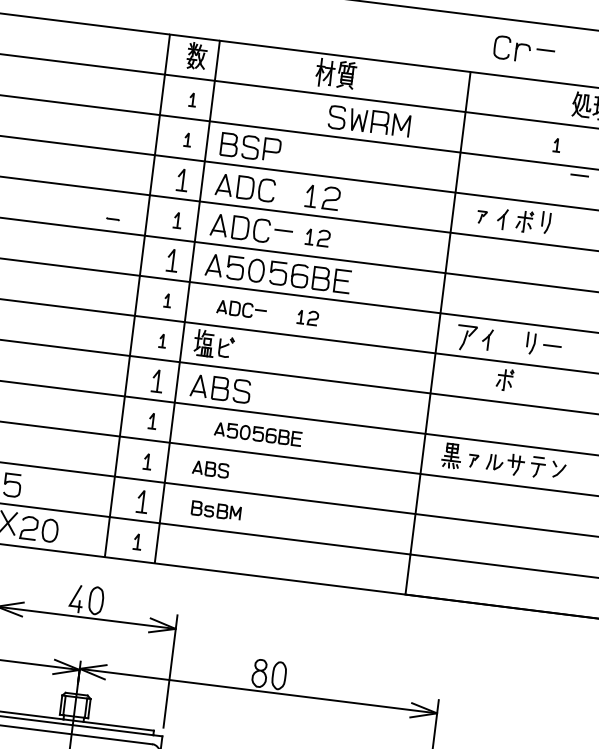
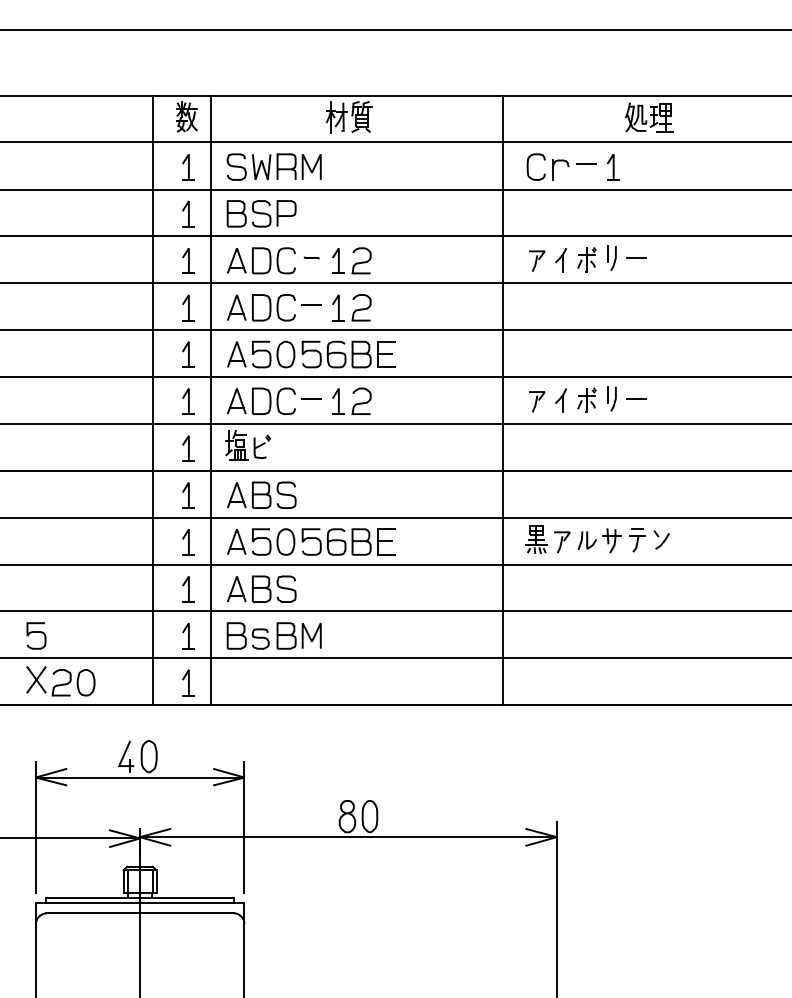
part: (523, 49) -> (561, 166), moved
part: (192, 99) -> (188, 167), size x1.67
part: (368, 121) -> (273, 166), moved
part: (188, 139) -> (188, 213), size x1.67
part: (557, 145) -> (613, 167), size x1.67
line: (579, 175) -> (636, 257), moved
part: (482, 216) -> (537, 260), size x1.43
line: (112, 218) -> (311, 257), moved
part: (177, 219) -> (188, 307), size x1.43
part: (317, 237) -> (351, 307), size x1.43
part: (167, 300) -> (188, 401), size x1.67
part: (241, 308) -> (274, 400), size x1.67
part: (307, 317) -> (351, 400), size x1.67
part: (467, 337) -> (537, 401), size x0.71
part: (162, 340) -> (188, 448), size x1.67
part: (504, 379) -> (586, 399), moved
part: (153, 420) -> (188, 541), size x1.43
part: (258, 433) -> (311, 541), size x1.67
part: (147, 461) -> (188, 589), size x1.43
part: (473, 461) -> (562, 542), size x1.43
part: (210, 468) -> (261, 588), size x1.67
part: (215, 510) -> (273, 635), size x1.67
part: (137, 541) -> (188, 682), size x1.43

